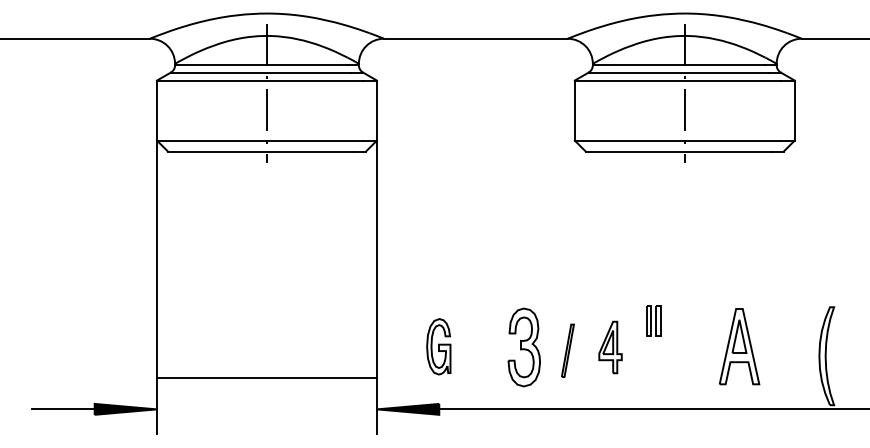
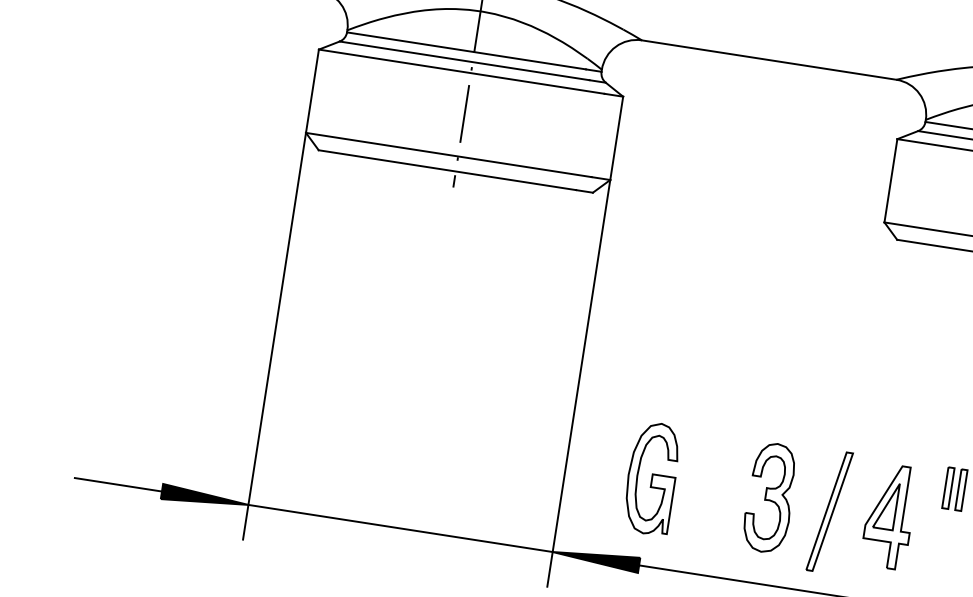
part: (438, 346) -> (651, 478), size x1.43
part: (610, 347) -> (889, 516), size x1.43
part: (567, 350) -> (829, 511), size x1.67
line: (266, 378) -> (399, 528), moved

